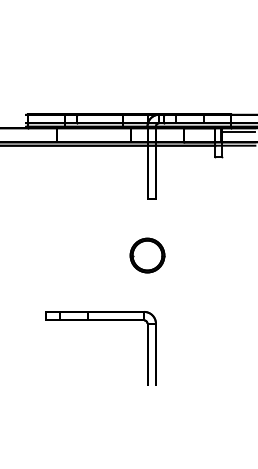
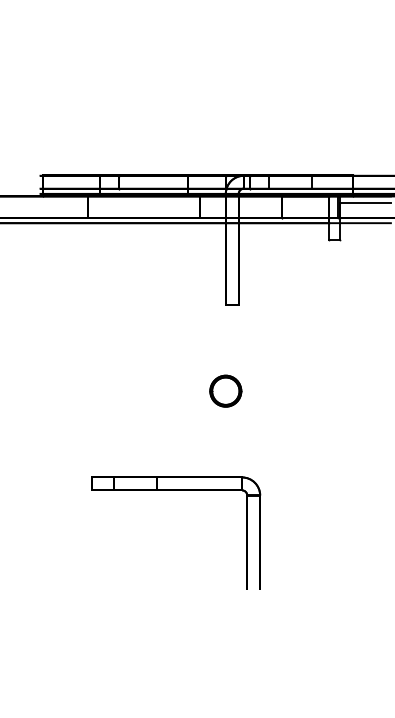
part: (147, 255) -> (225, 391), size x0.6
part: (100, 320) -> (175, 490), moved

